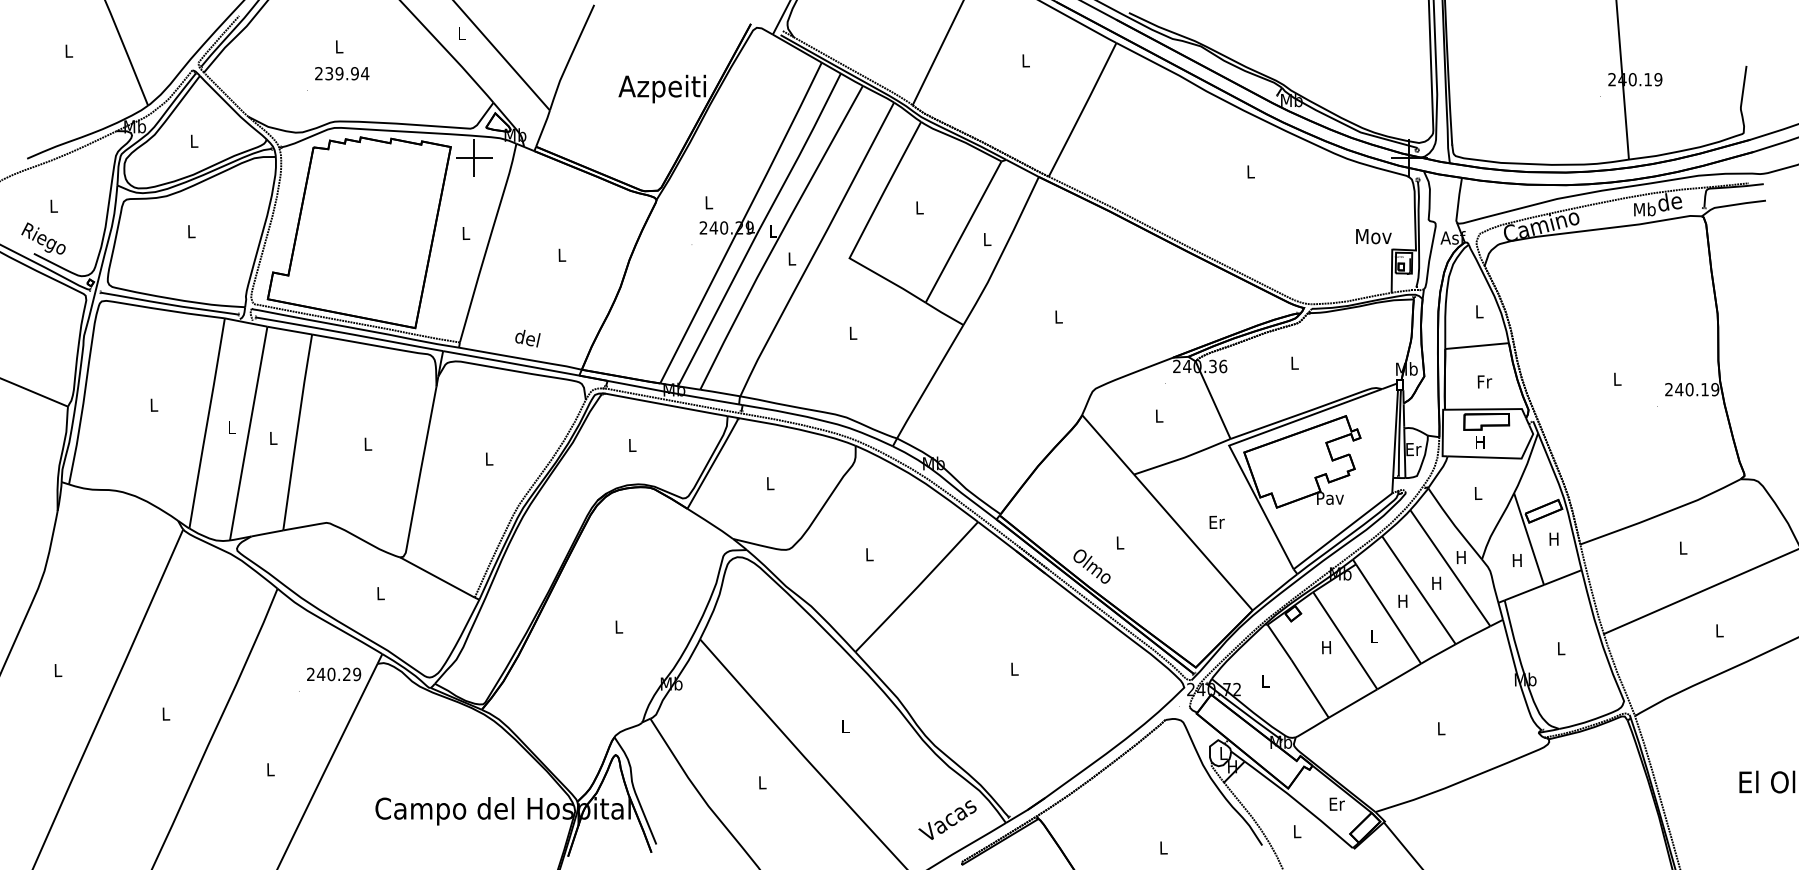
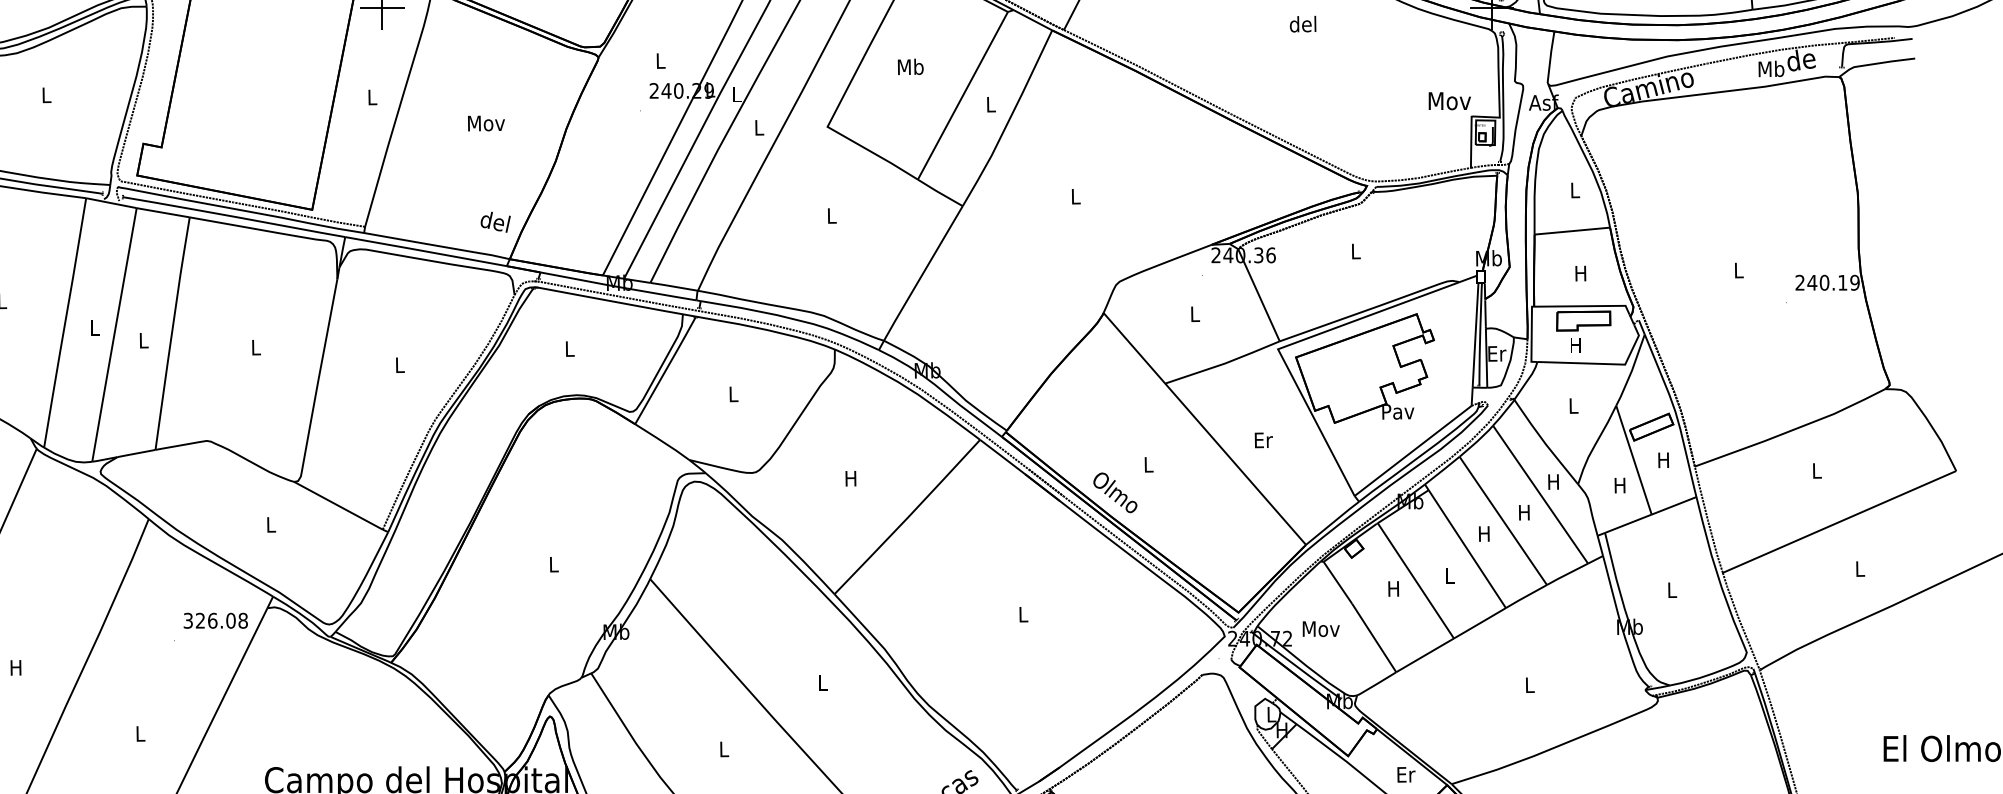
text: (1250, 171) -> (1303, 23), L -> del
text: (919, 207) -> (910, 66), L -> Mb
text: (561, 254) -> (485, 122), L -> Mov
text: (527, 338) -> (495, 222), moved
text: (1484, 381) -> (1581, 273), Fr -> H
text: (868, 554) -> (850, 478), L -> H
text: (334, 674) -> (216, 620), 240.29 -> 326.08
text: (1265, 681) -> (1321, 629), L -> Mov
text: (165, 713) -> (15, 667), L -> H

